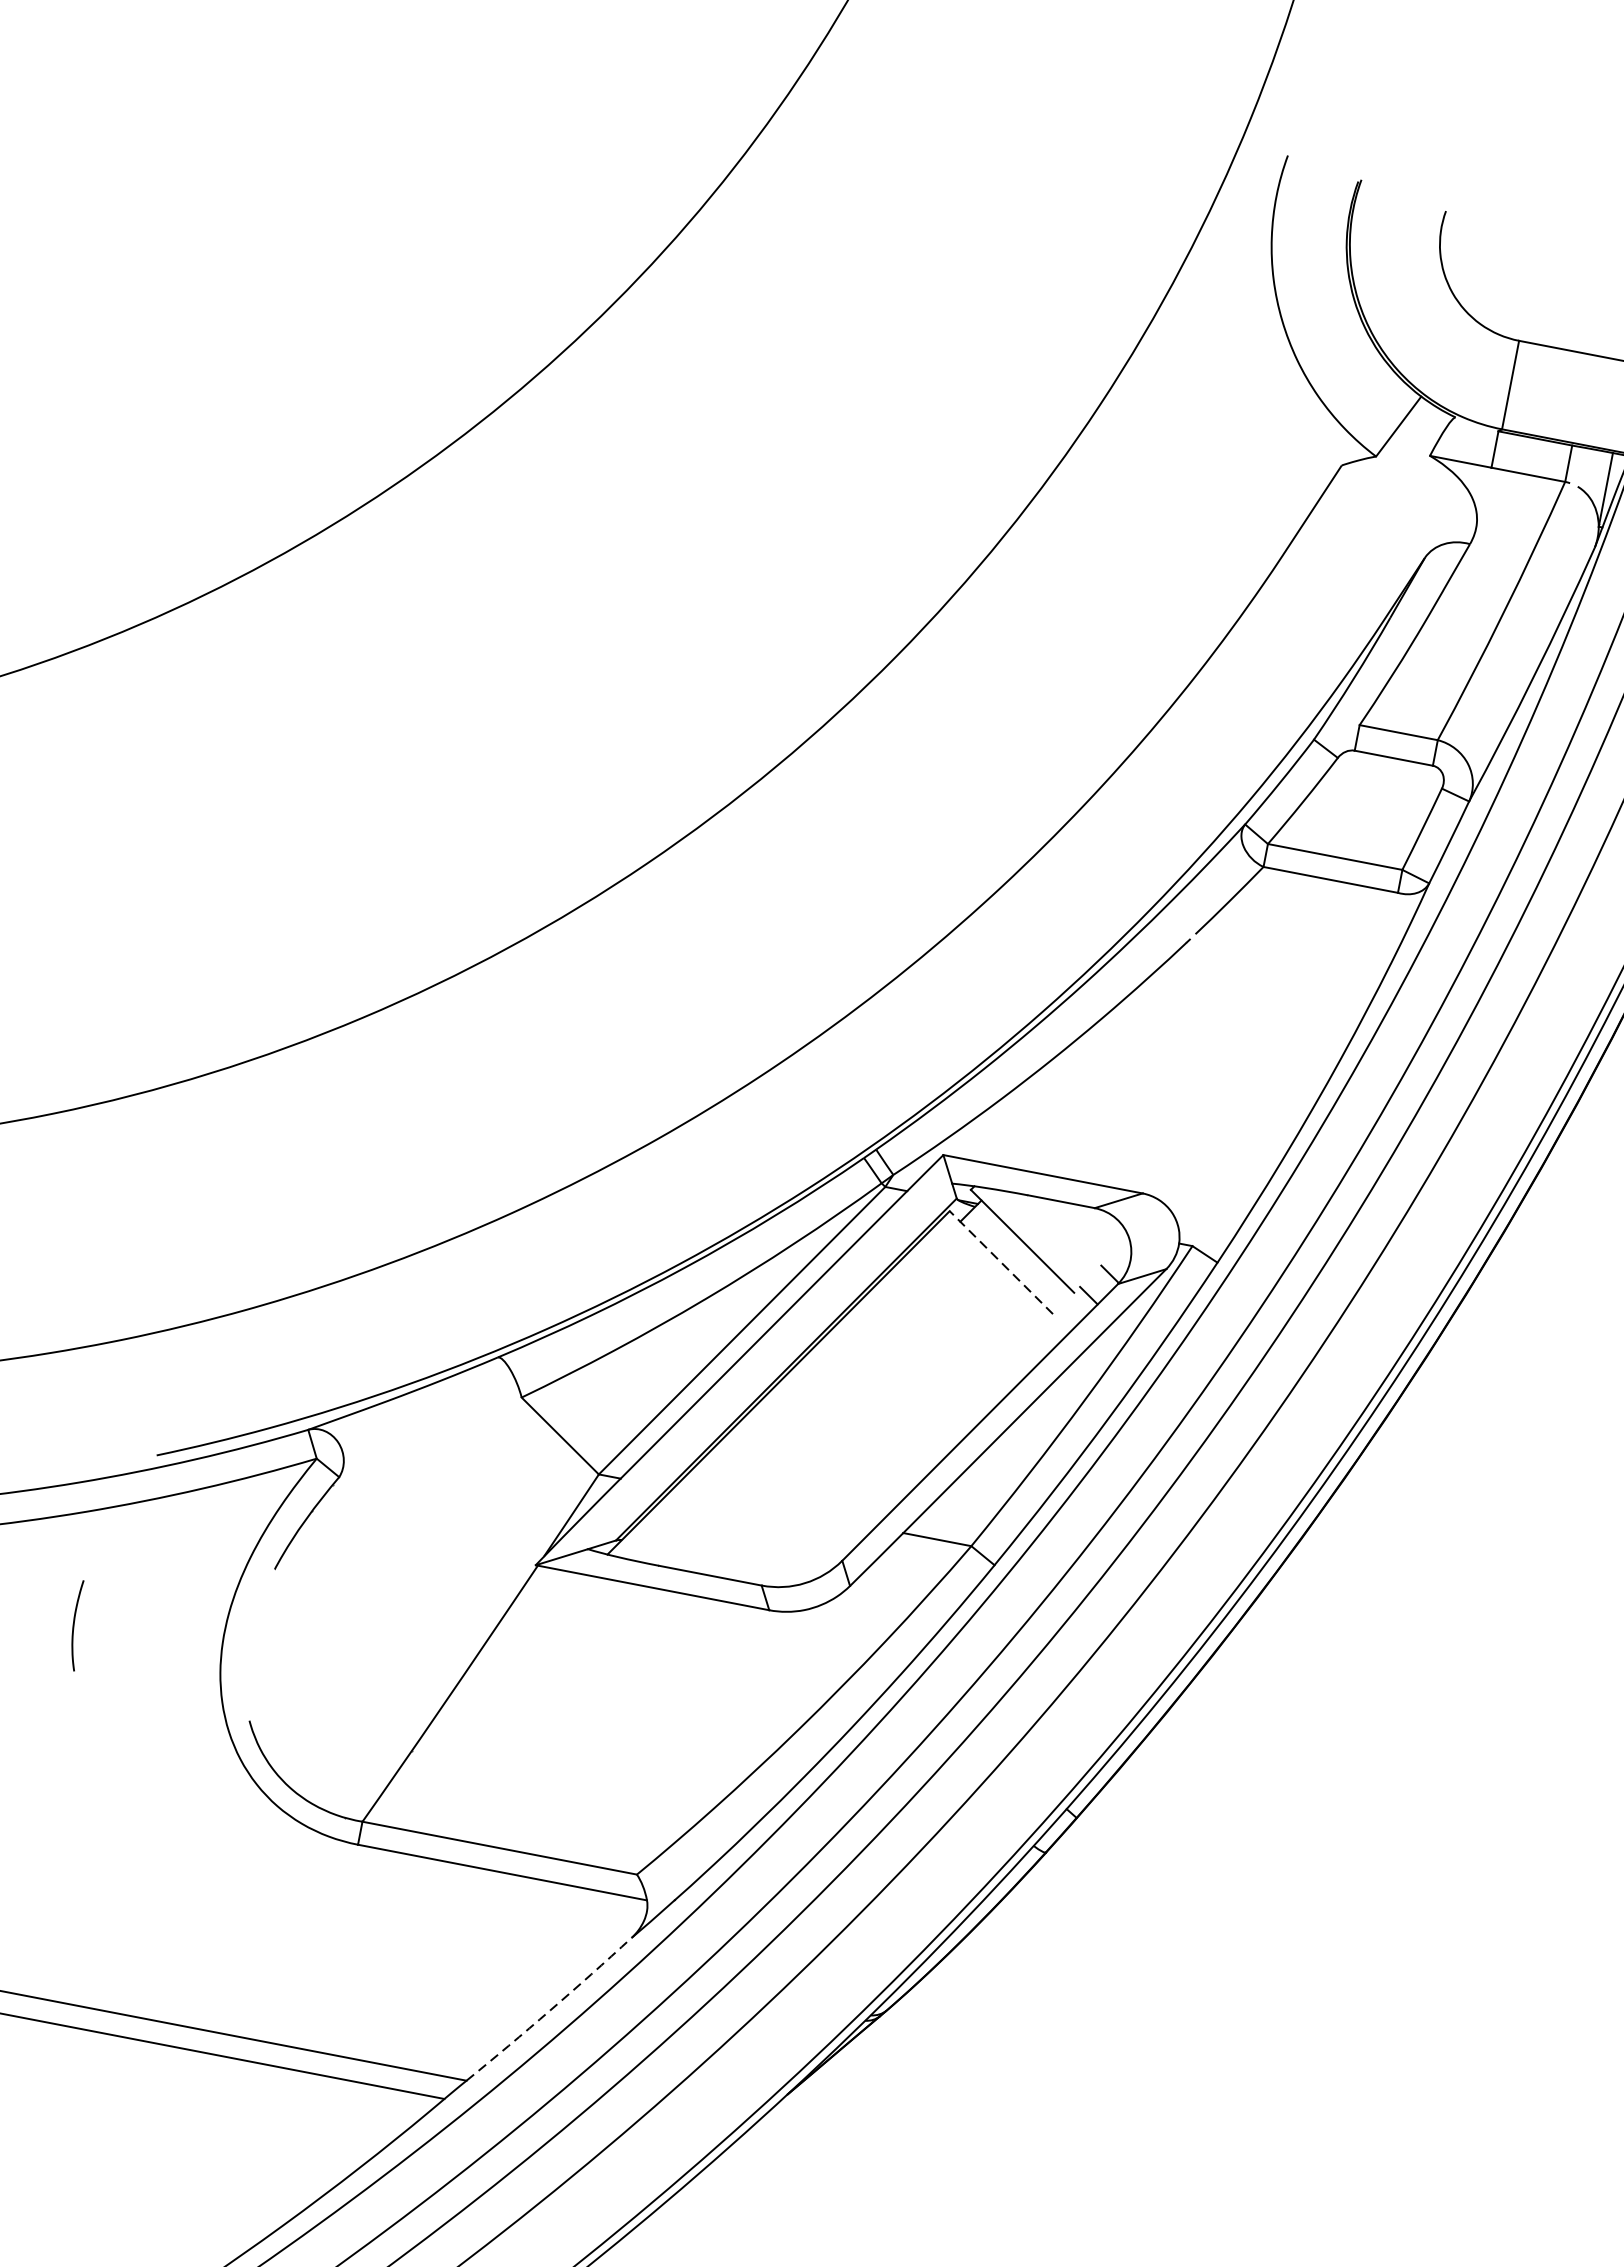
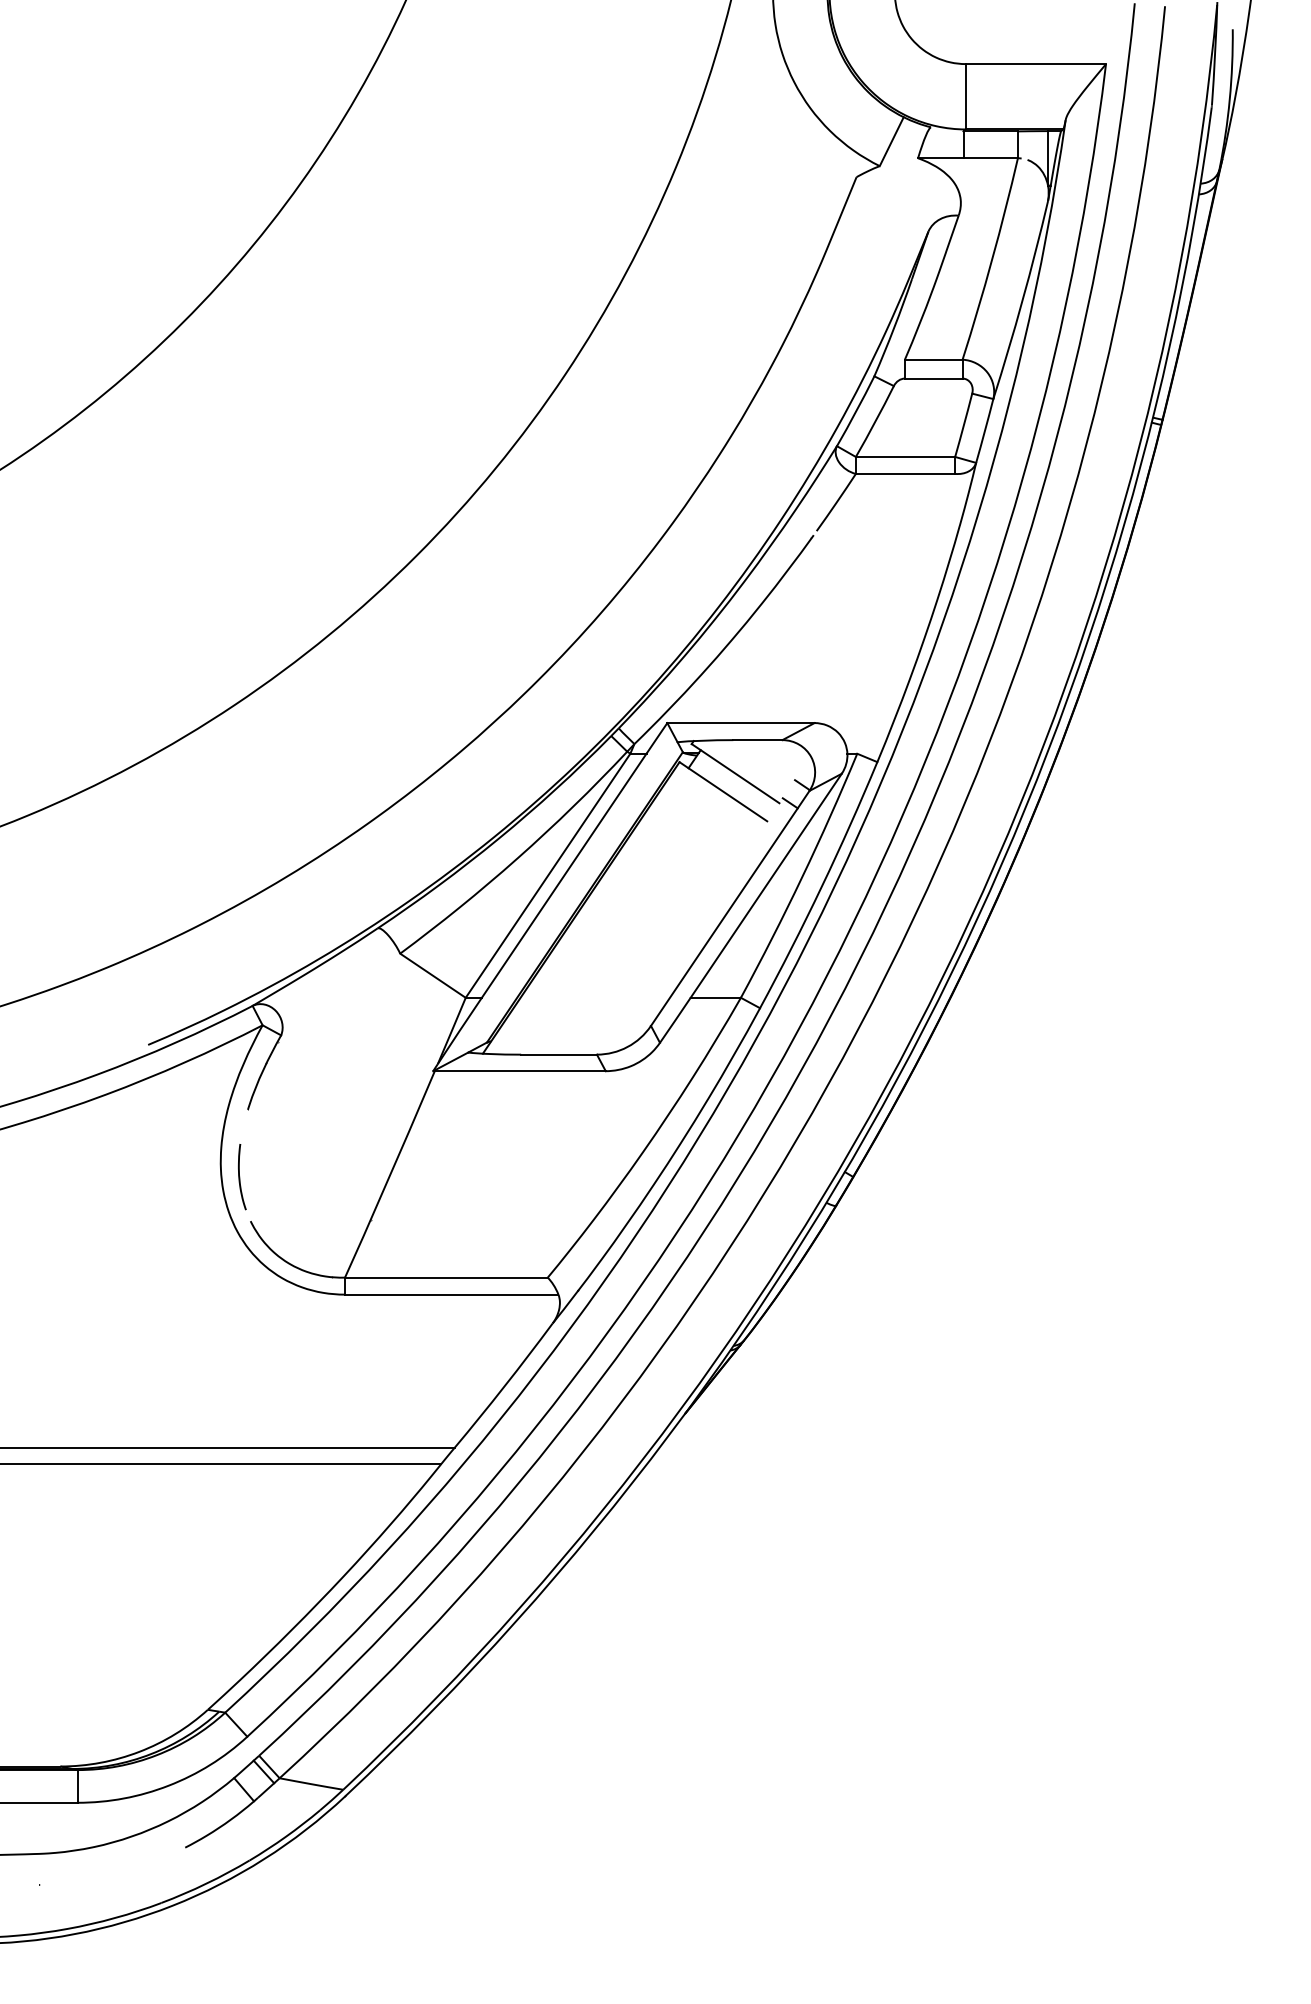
line: (1001, 1262) -> (723, 791), dashed -> solid
curve: (75, 1625) -> (240, 1177), moved
arc: (550, 2010) -> (504, 1386), dashed -> solid

